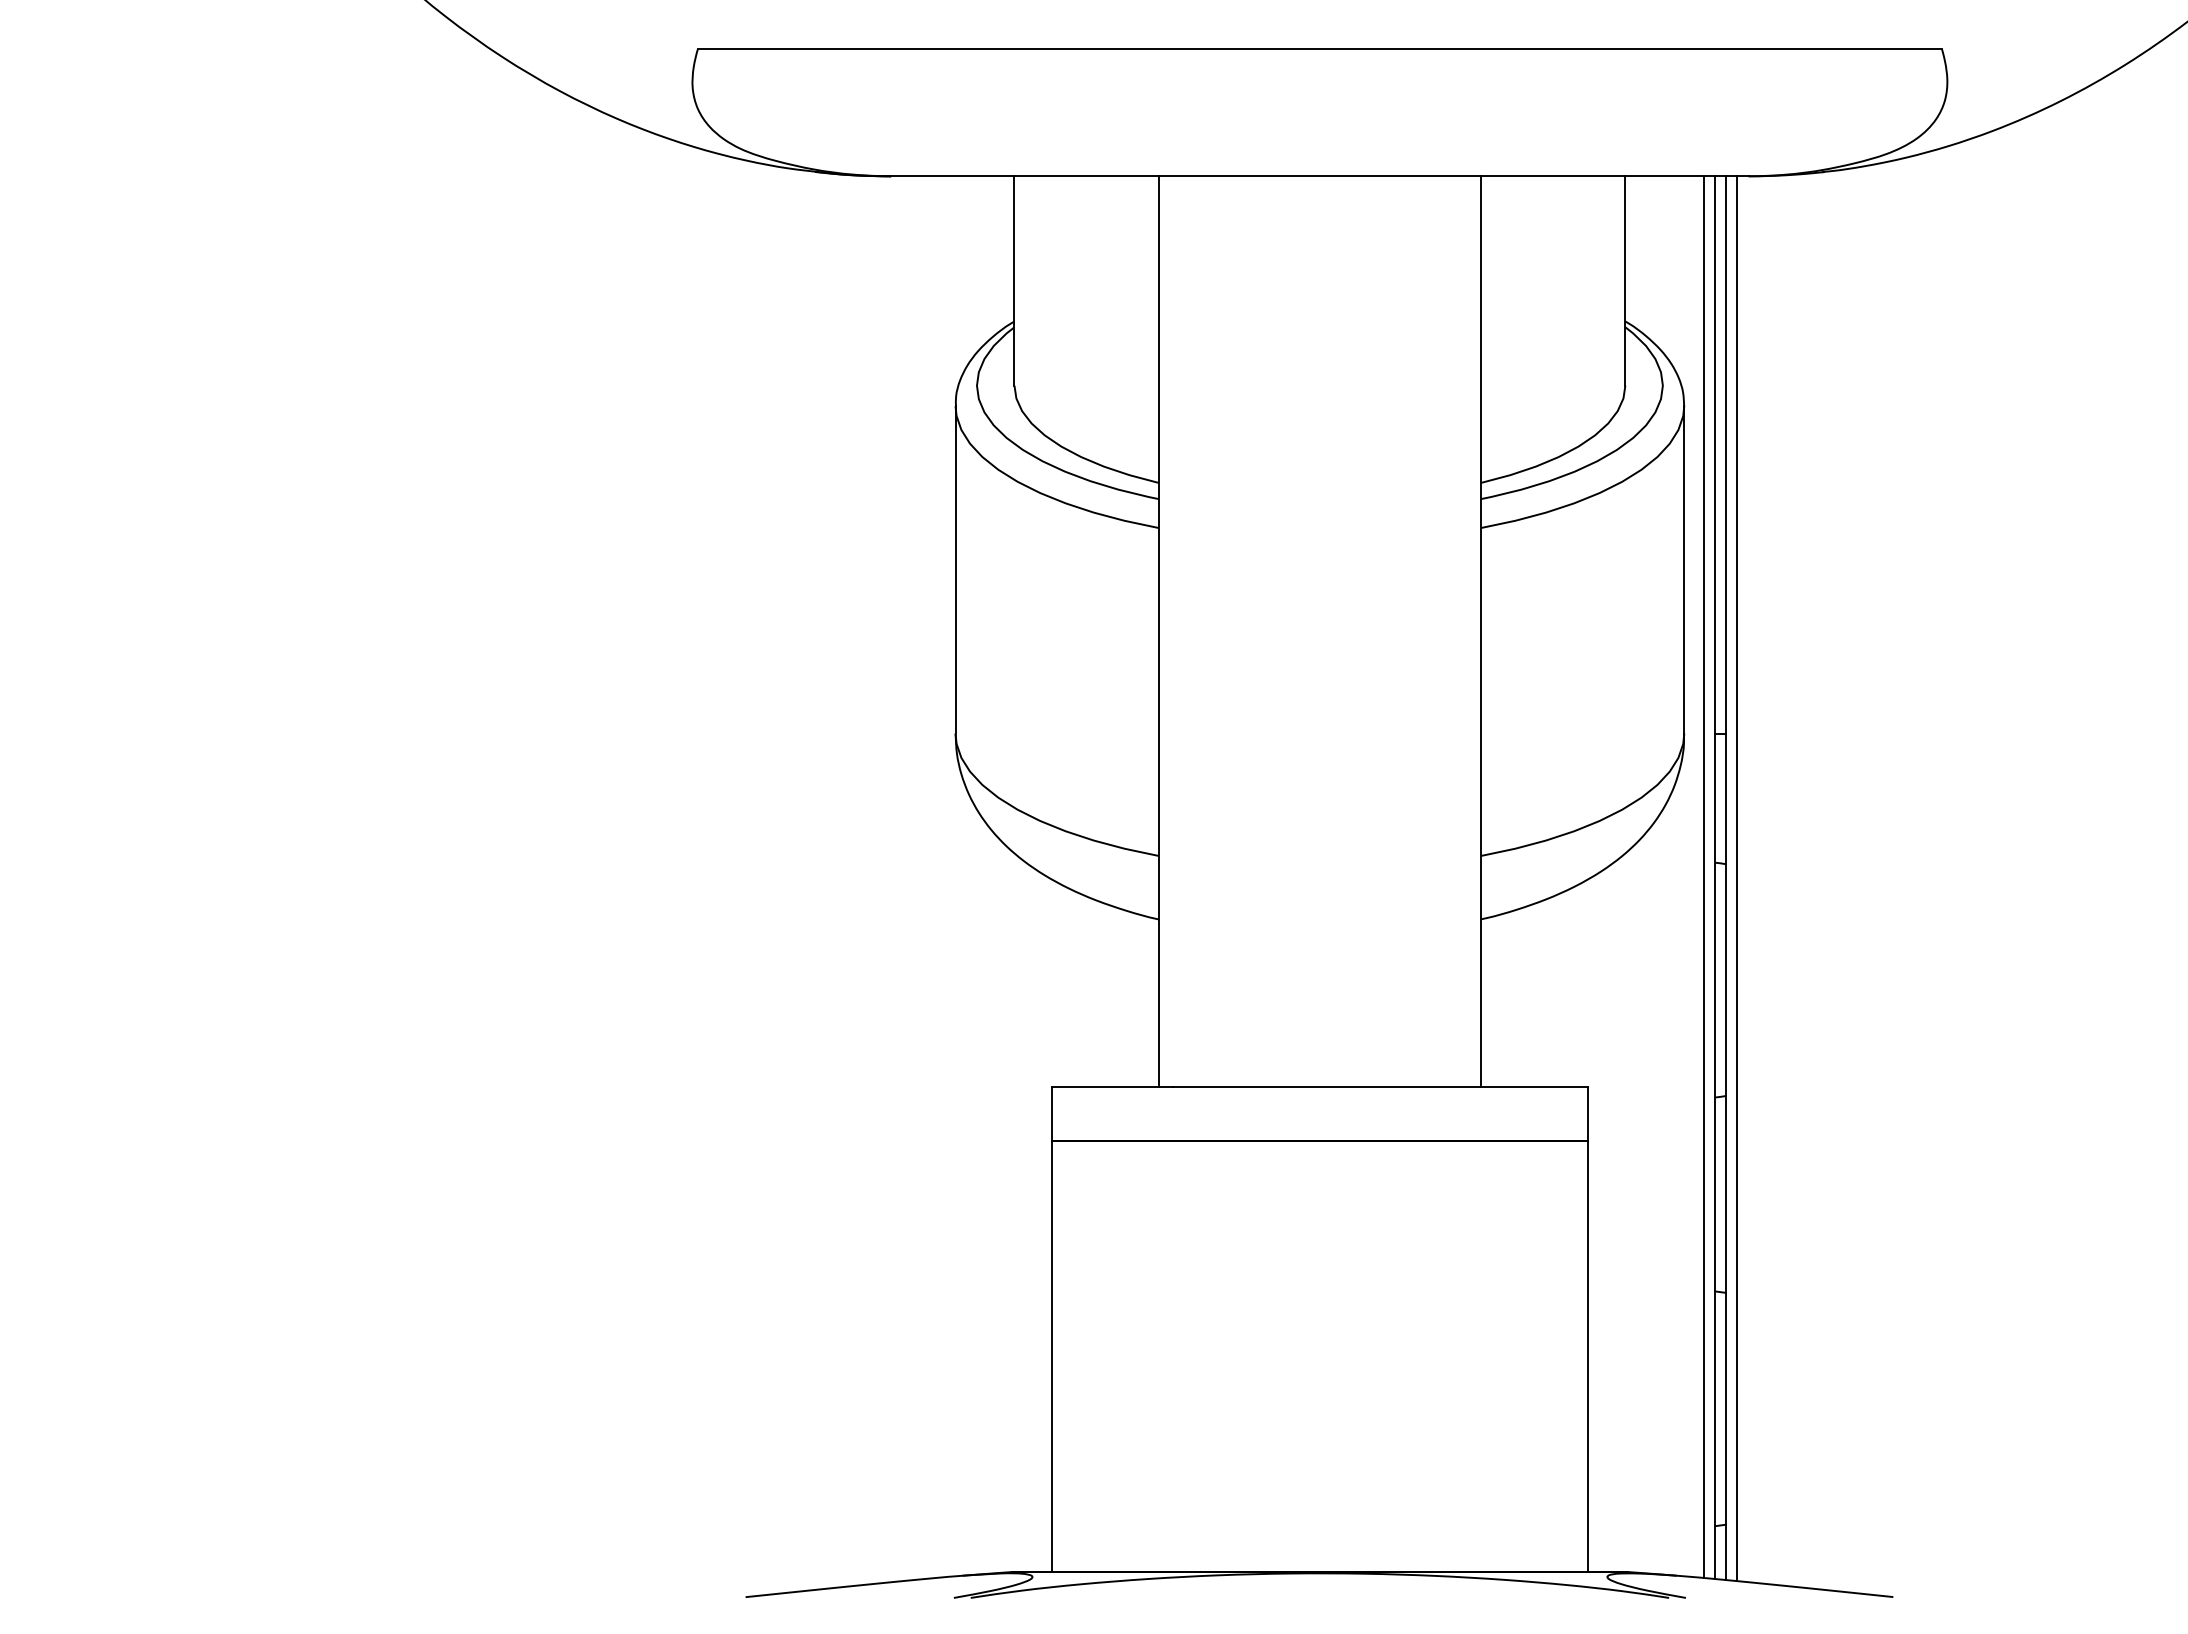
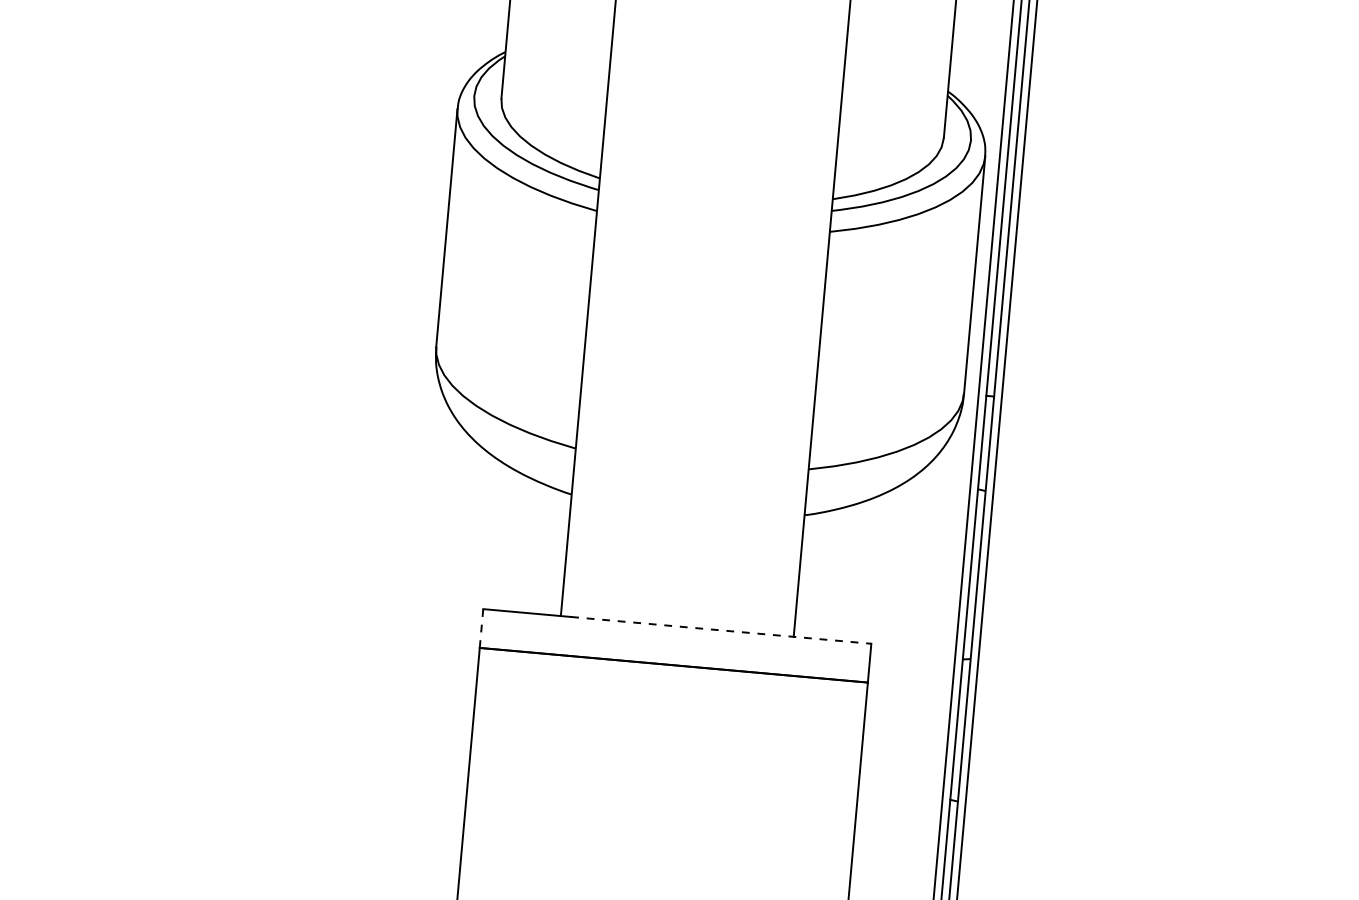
line: (1381, 1087) -> (721, 630), solid -> dashed
line: (1051, 1114) -> (481, 628), solid -> dashed

